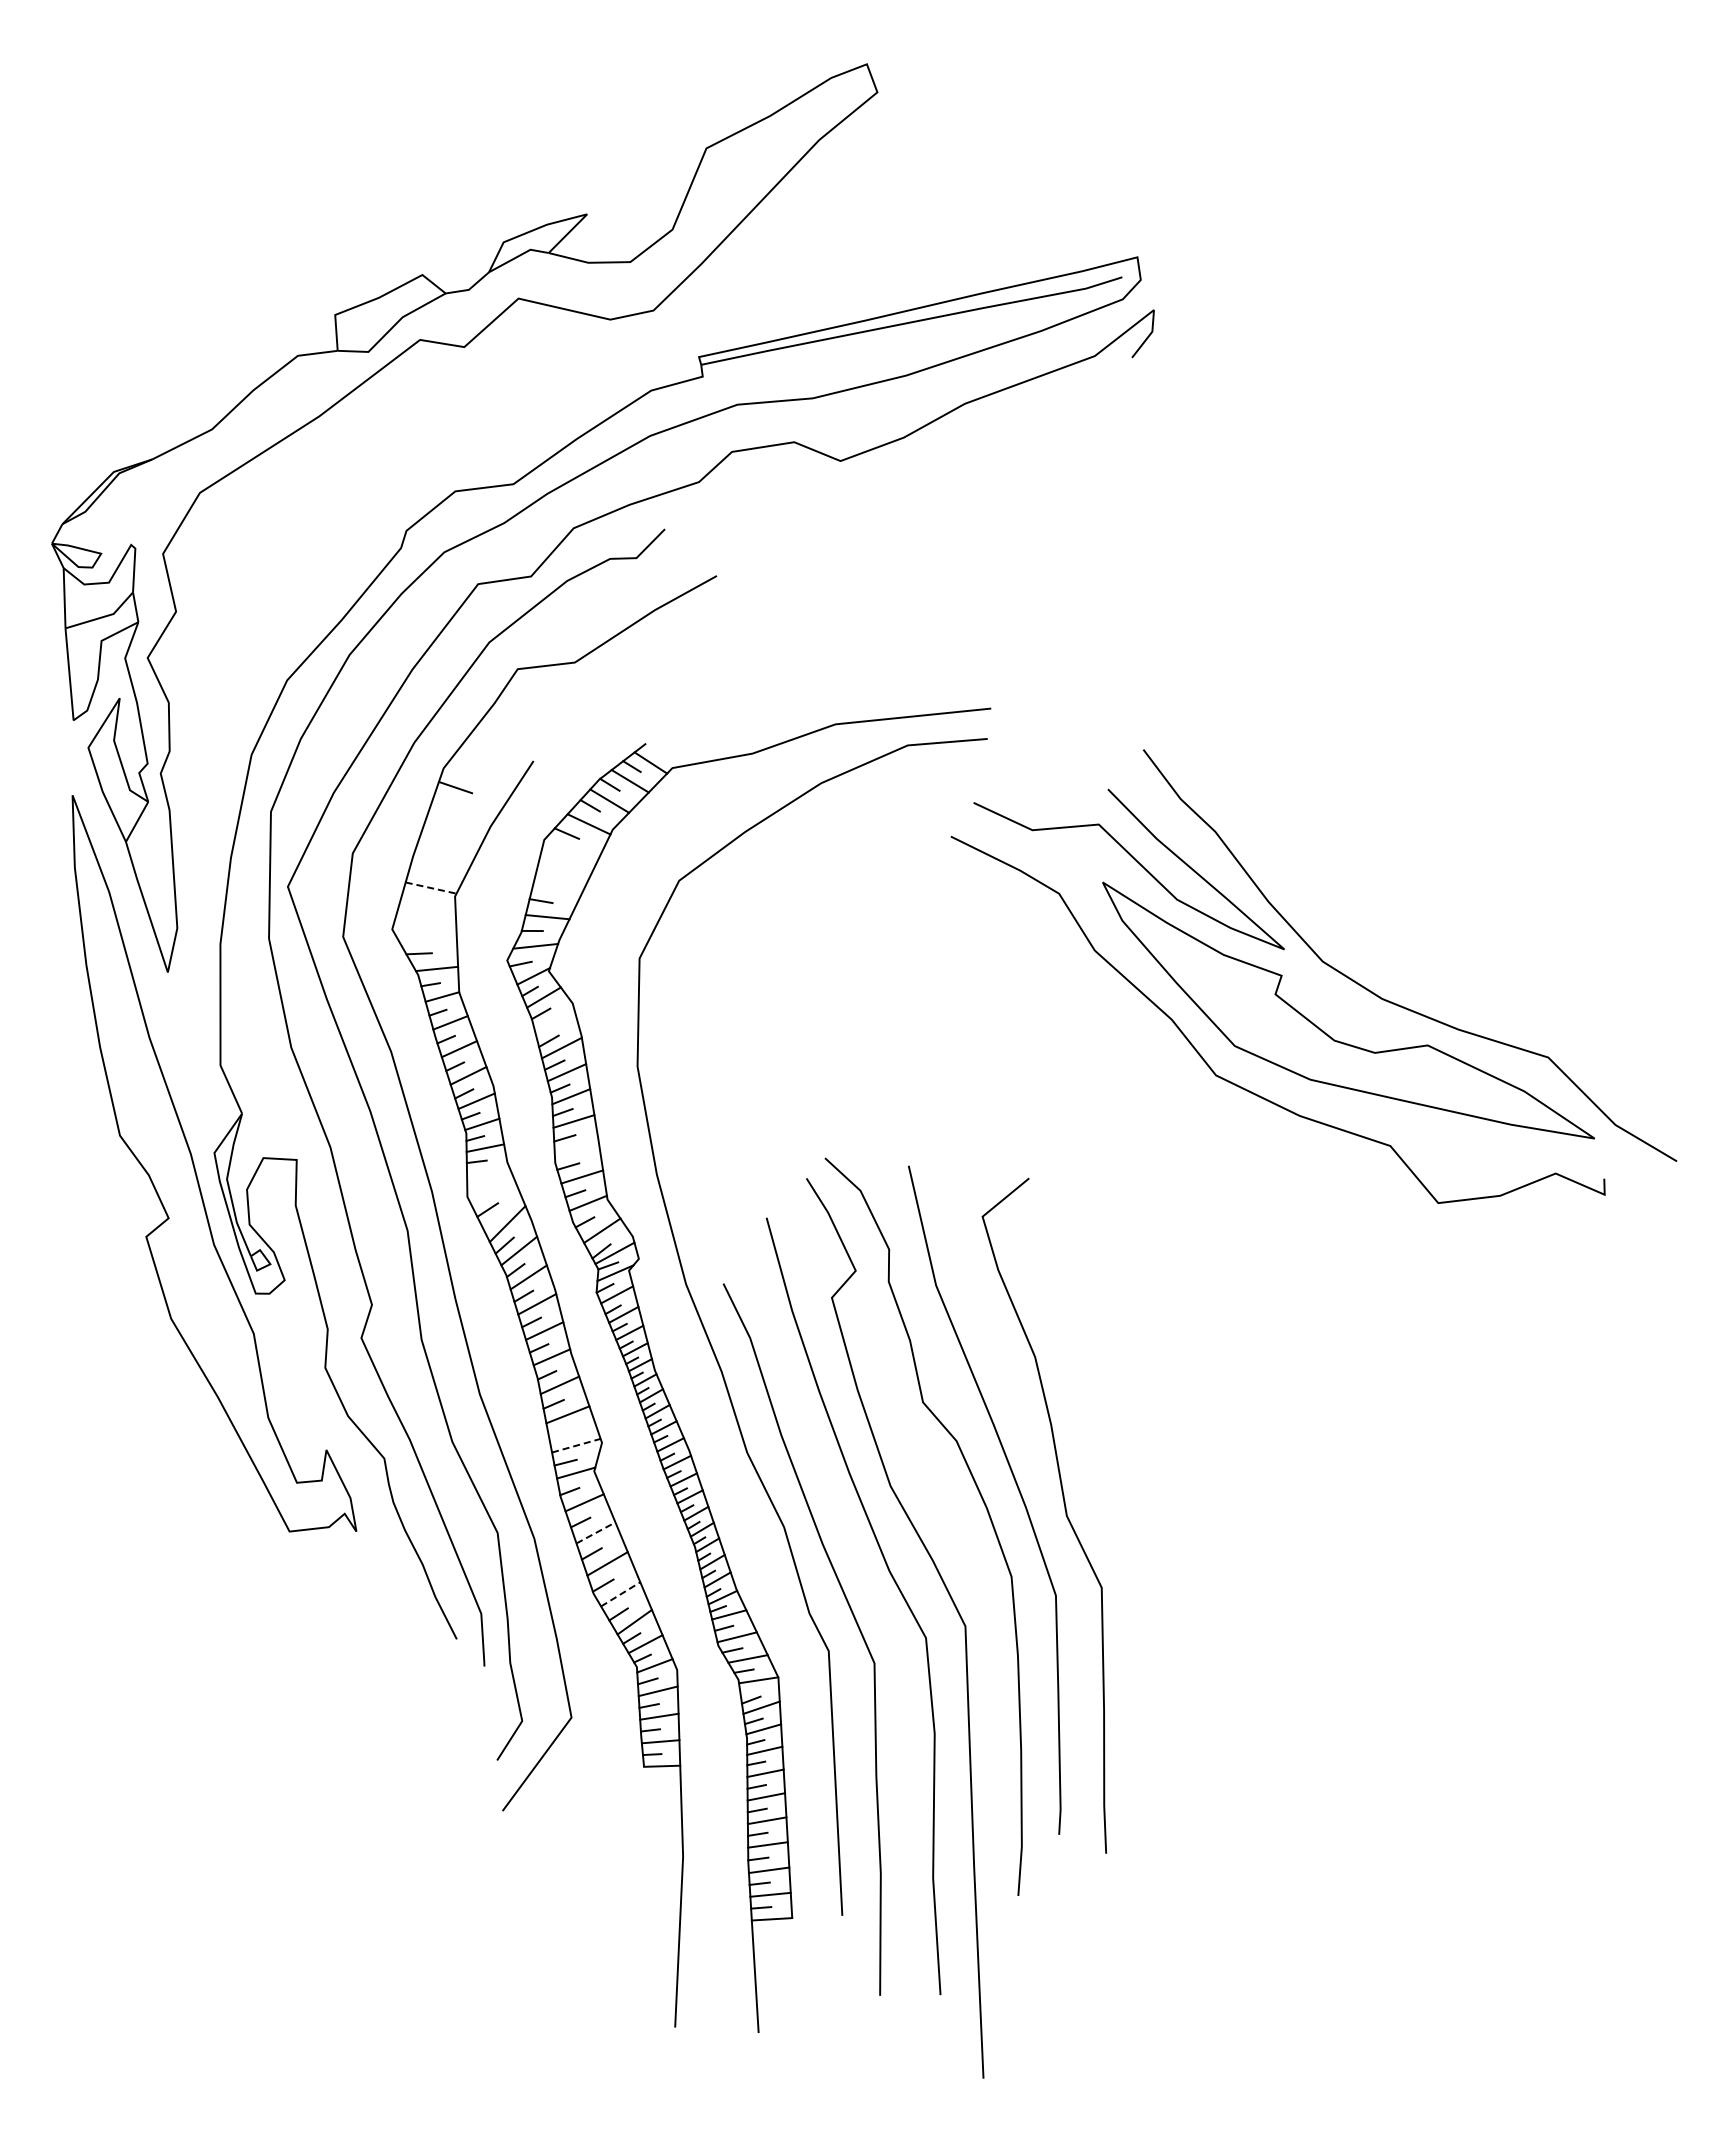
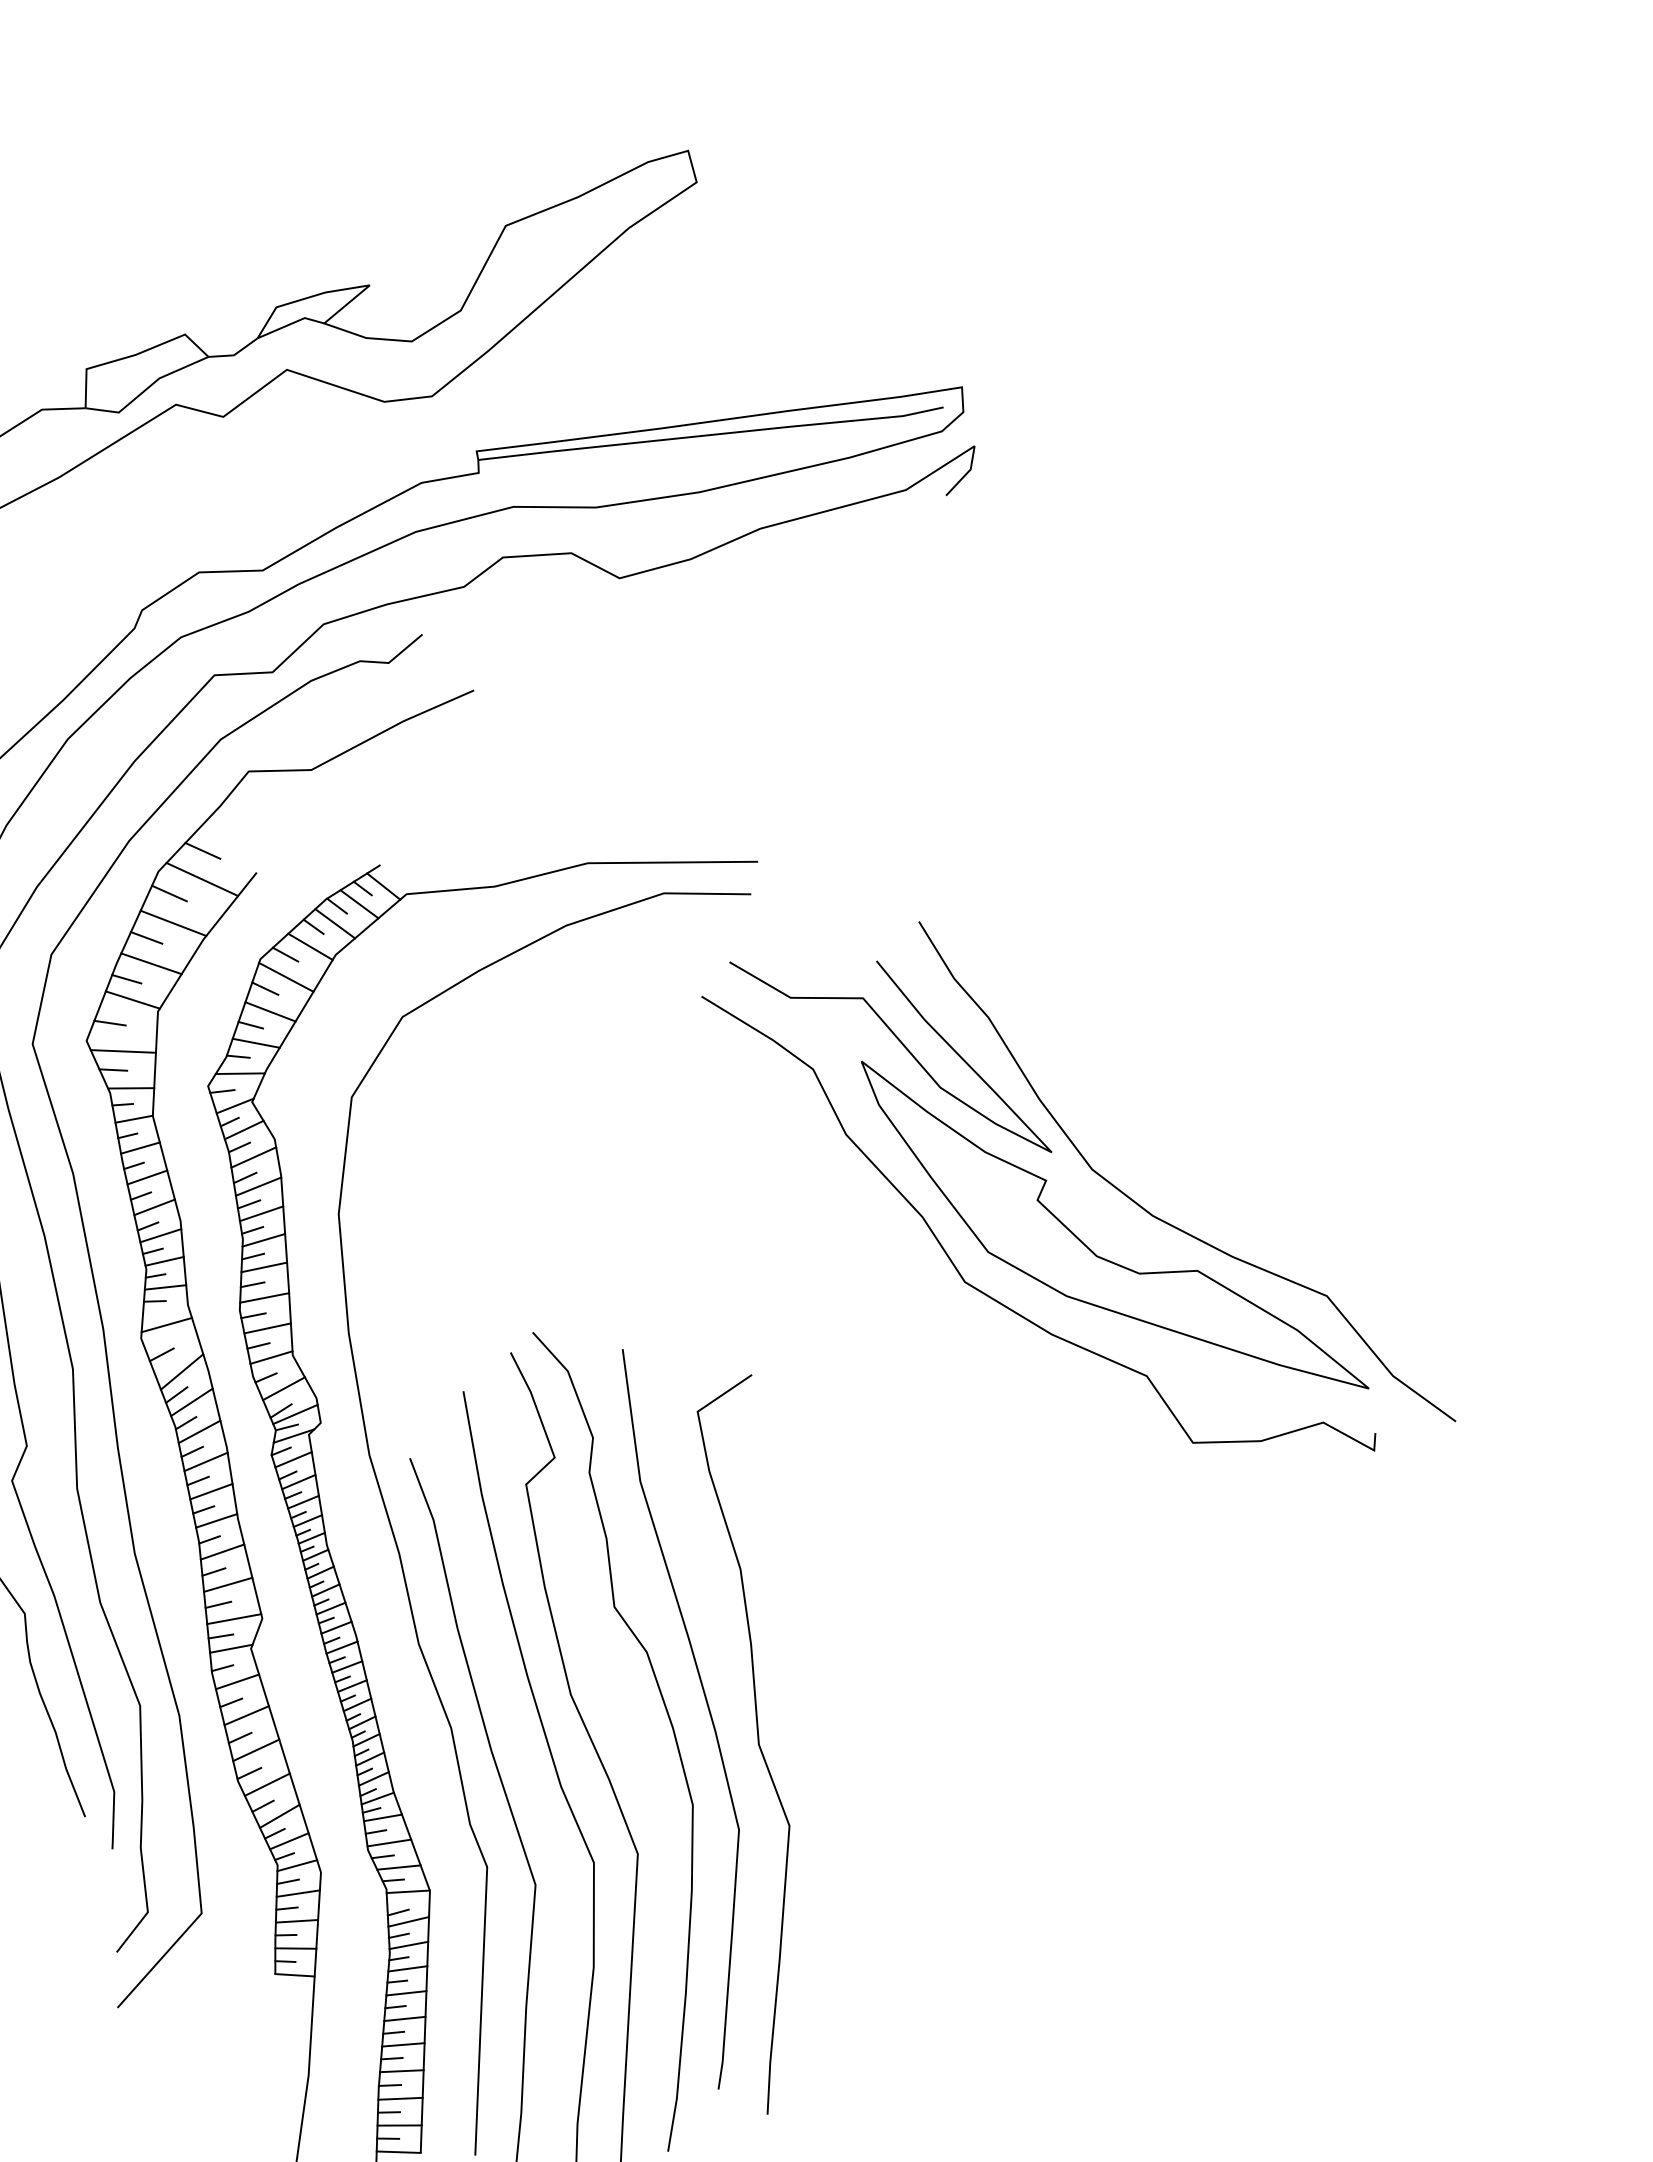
line: (482, 745) -> (202, 850), added
line: (484, 771) -> (202, 879), added
line: (461, 814) -> (173, 923), added
line: (438, 830) -> (146, 938), added
line: (444, 853) -> (150, 963), added
line: (569, 854) -> (286, 977), added
line: (550, 866) -> (264, 988), added
line: (423, 869) -> (126, 979), added
line: (557, 886) -> (270, 1011), added
line: (431, 888) -> (133, 1000), dashed -> solid
line: (411, 910) -> (109, 1022), added
line: (426, 935) -> (123, 1050), added
line: (554, 1021) -> (253, 1157), added
line: (576, 1148) -> (264, 1296), added
line: (489, 1182) -> (166, 1325), added
line: (560, 1433) -> (218, 1604), added
line: (576, 1445) -> (234, 1618), dashed -> solid
line: (596, 1532) -> (247, 1715), dashed -> solid
line: (621, 1594) -> (268, 1784), dashed -> solid

